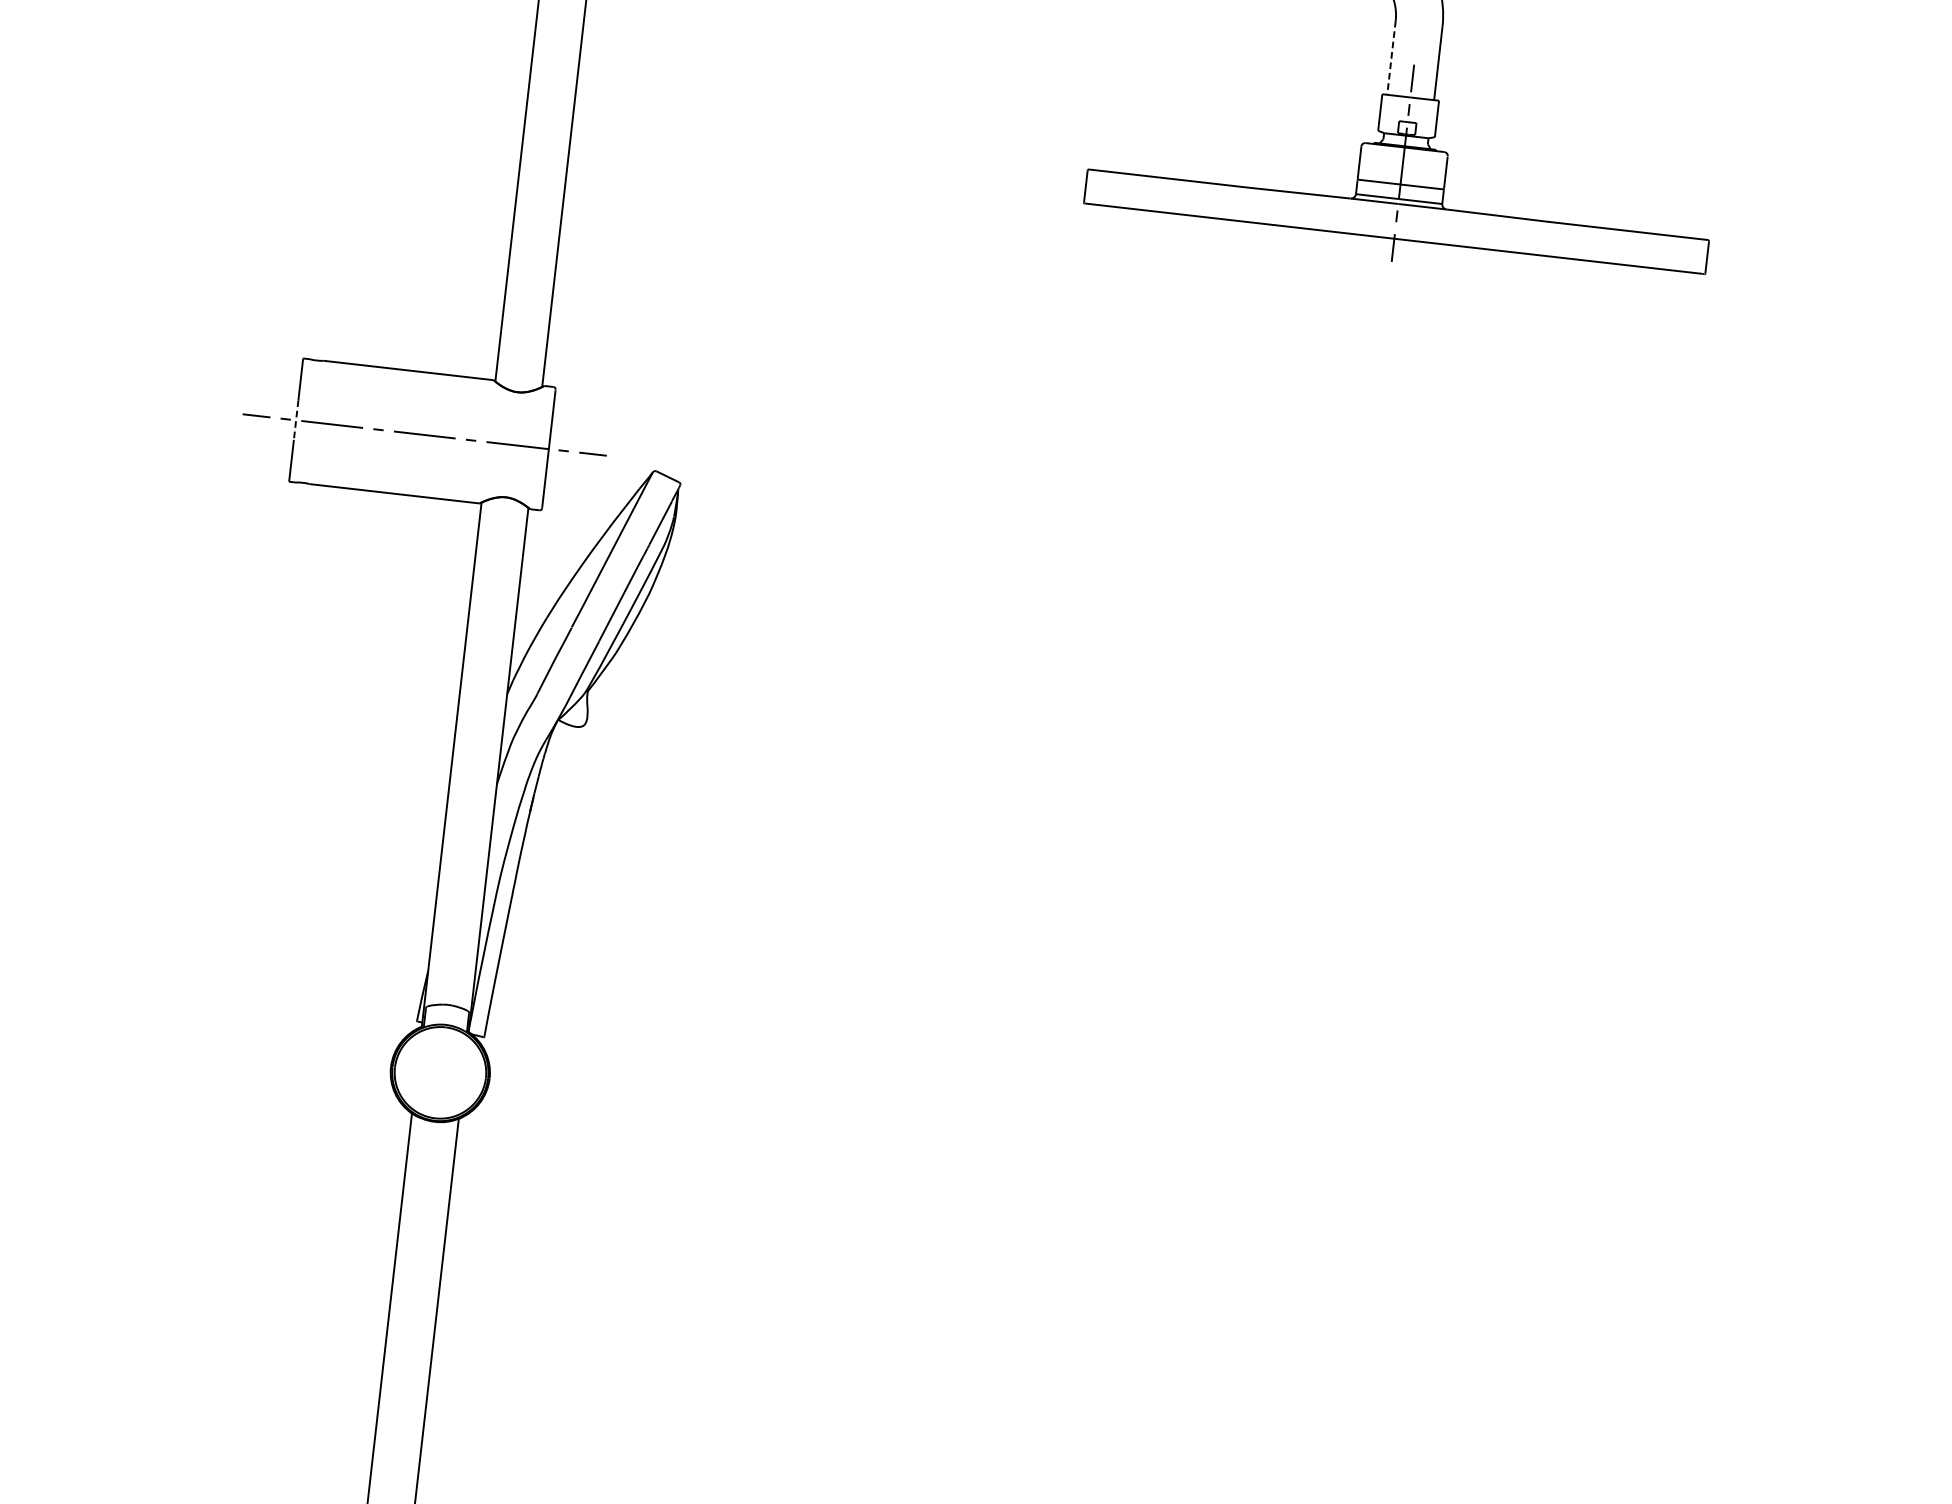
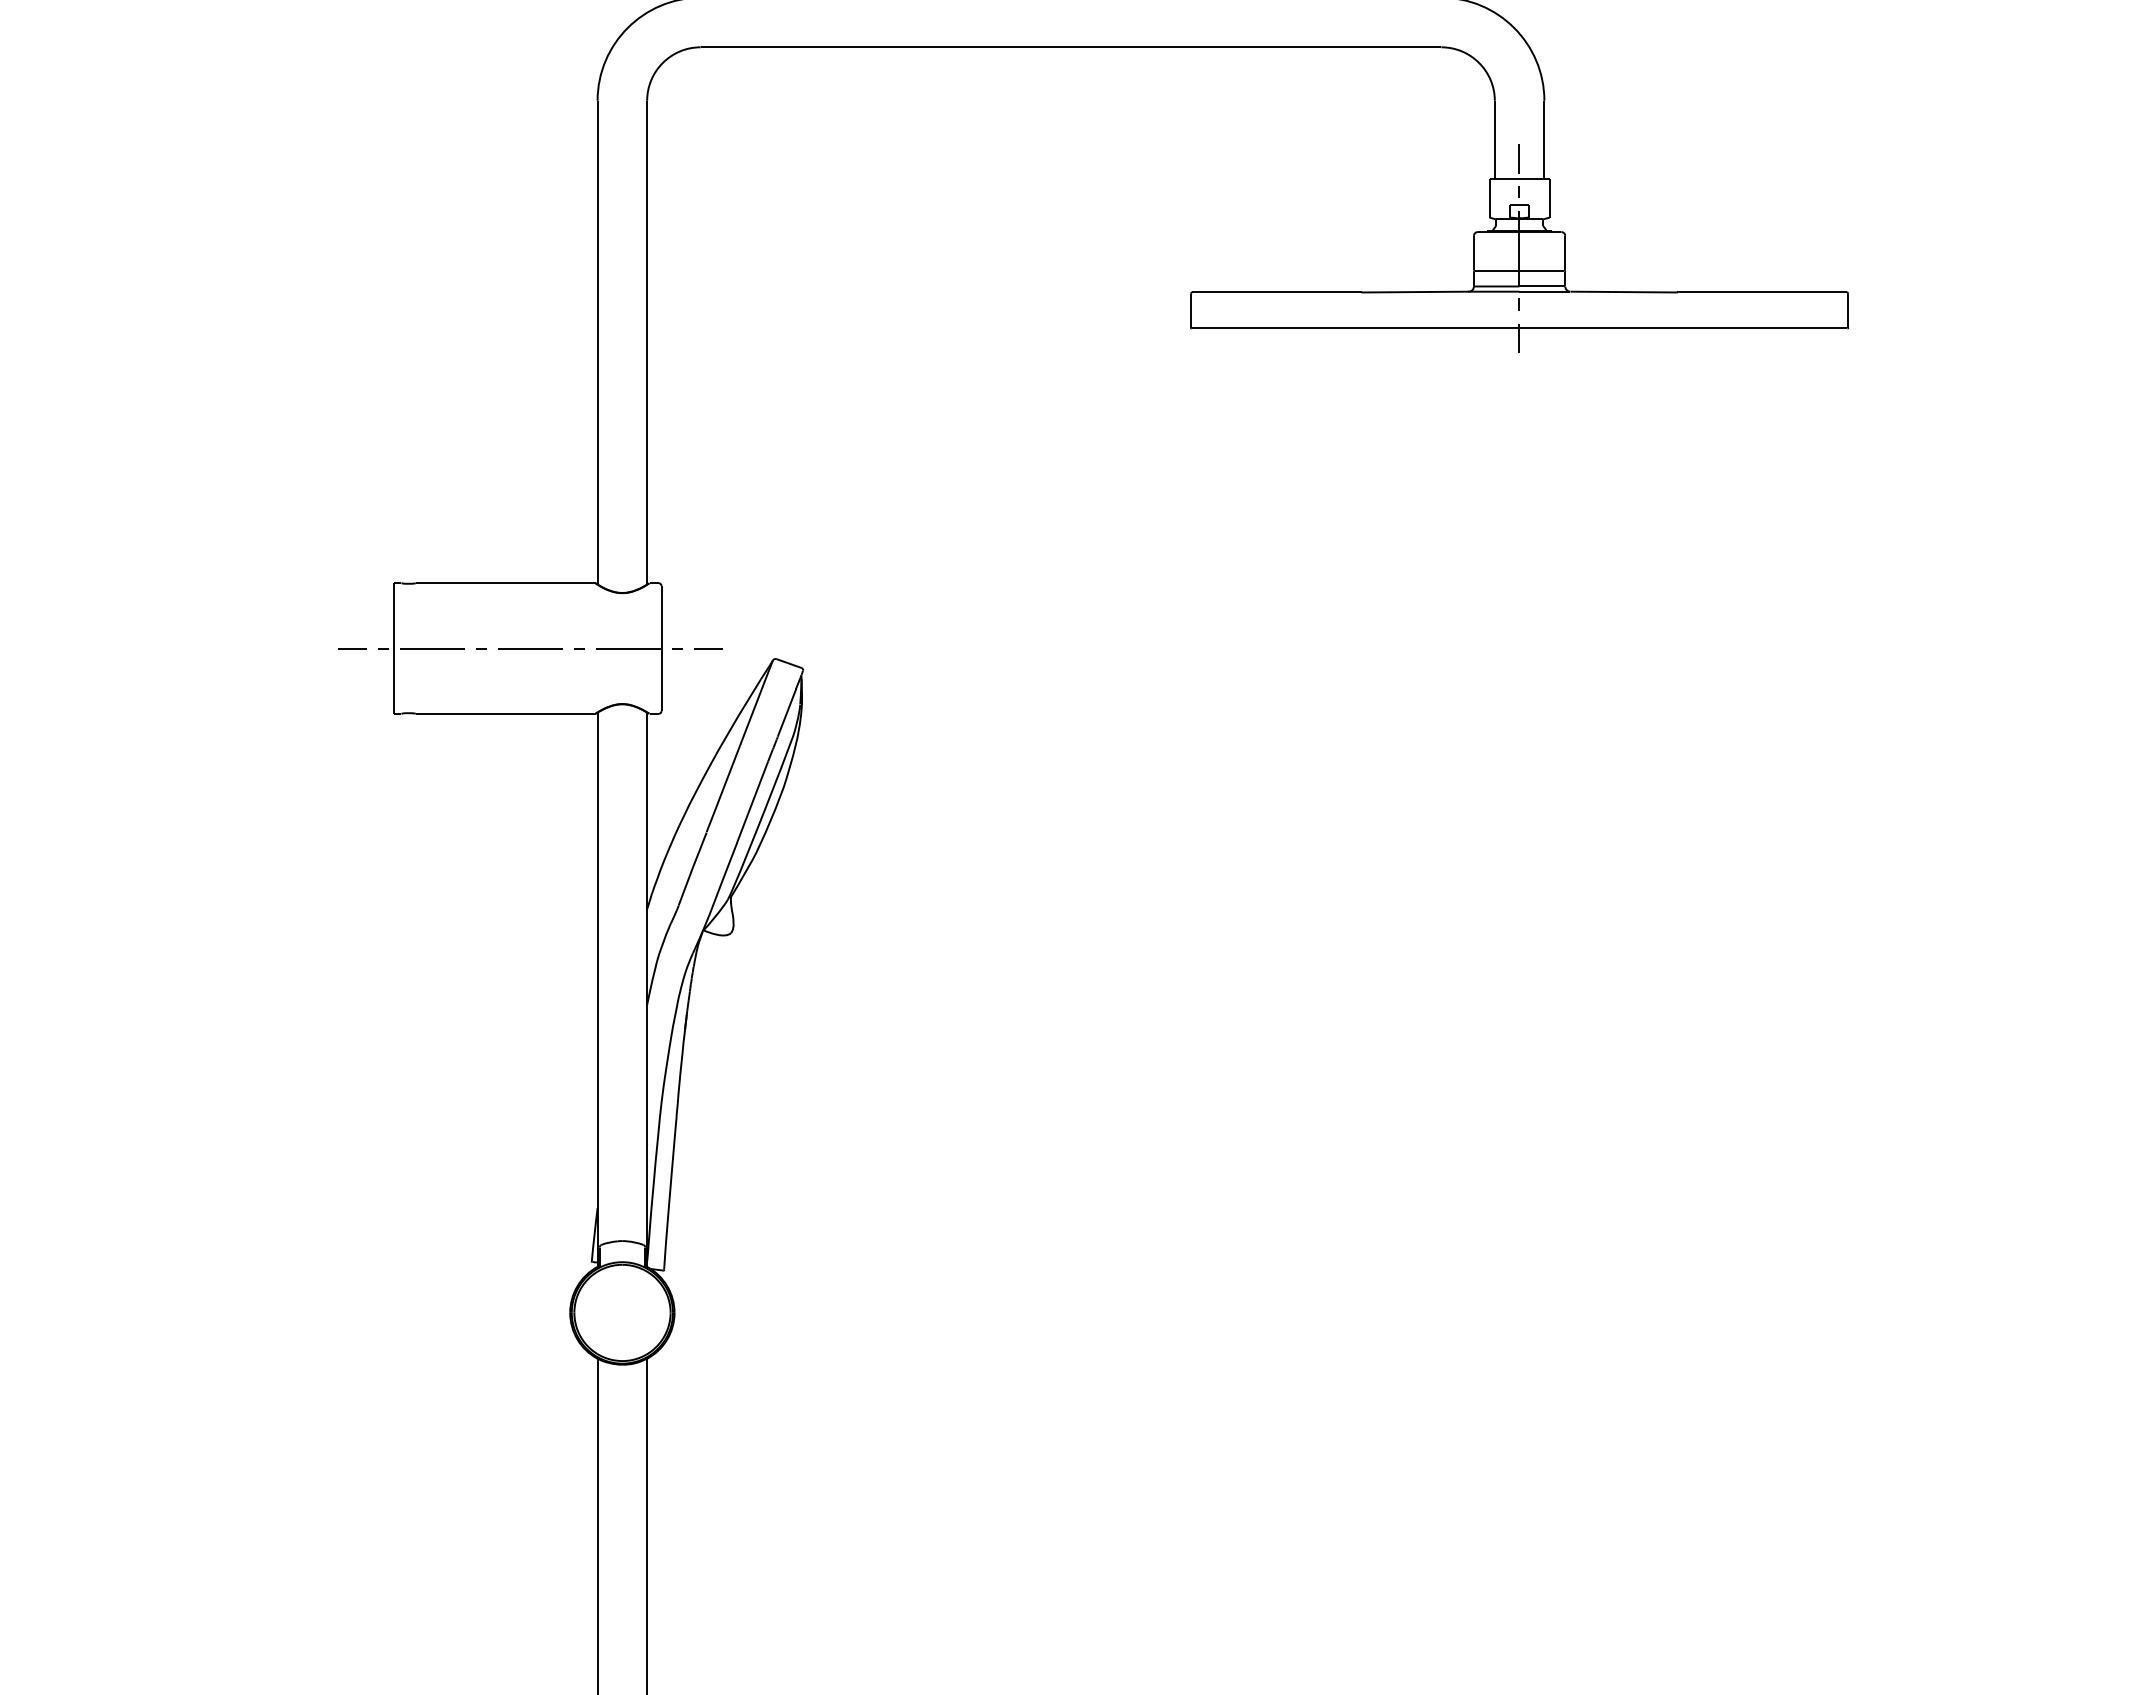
line: (1391, 58) -> (1494, 140), dashed -> solid
line: (296, 420) -> (394, 648), dashed -> solid

